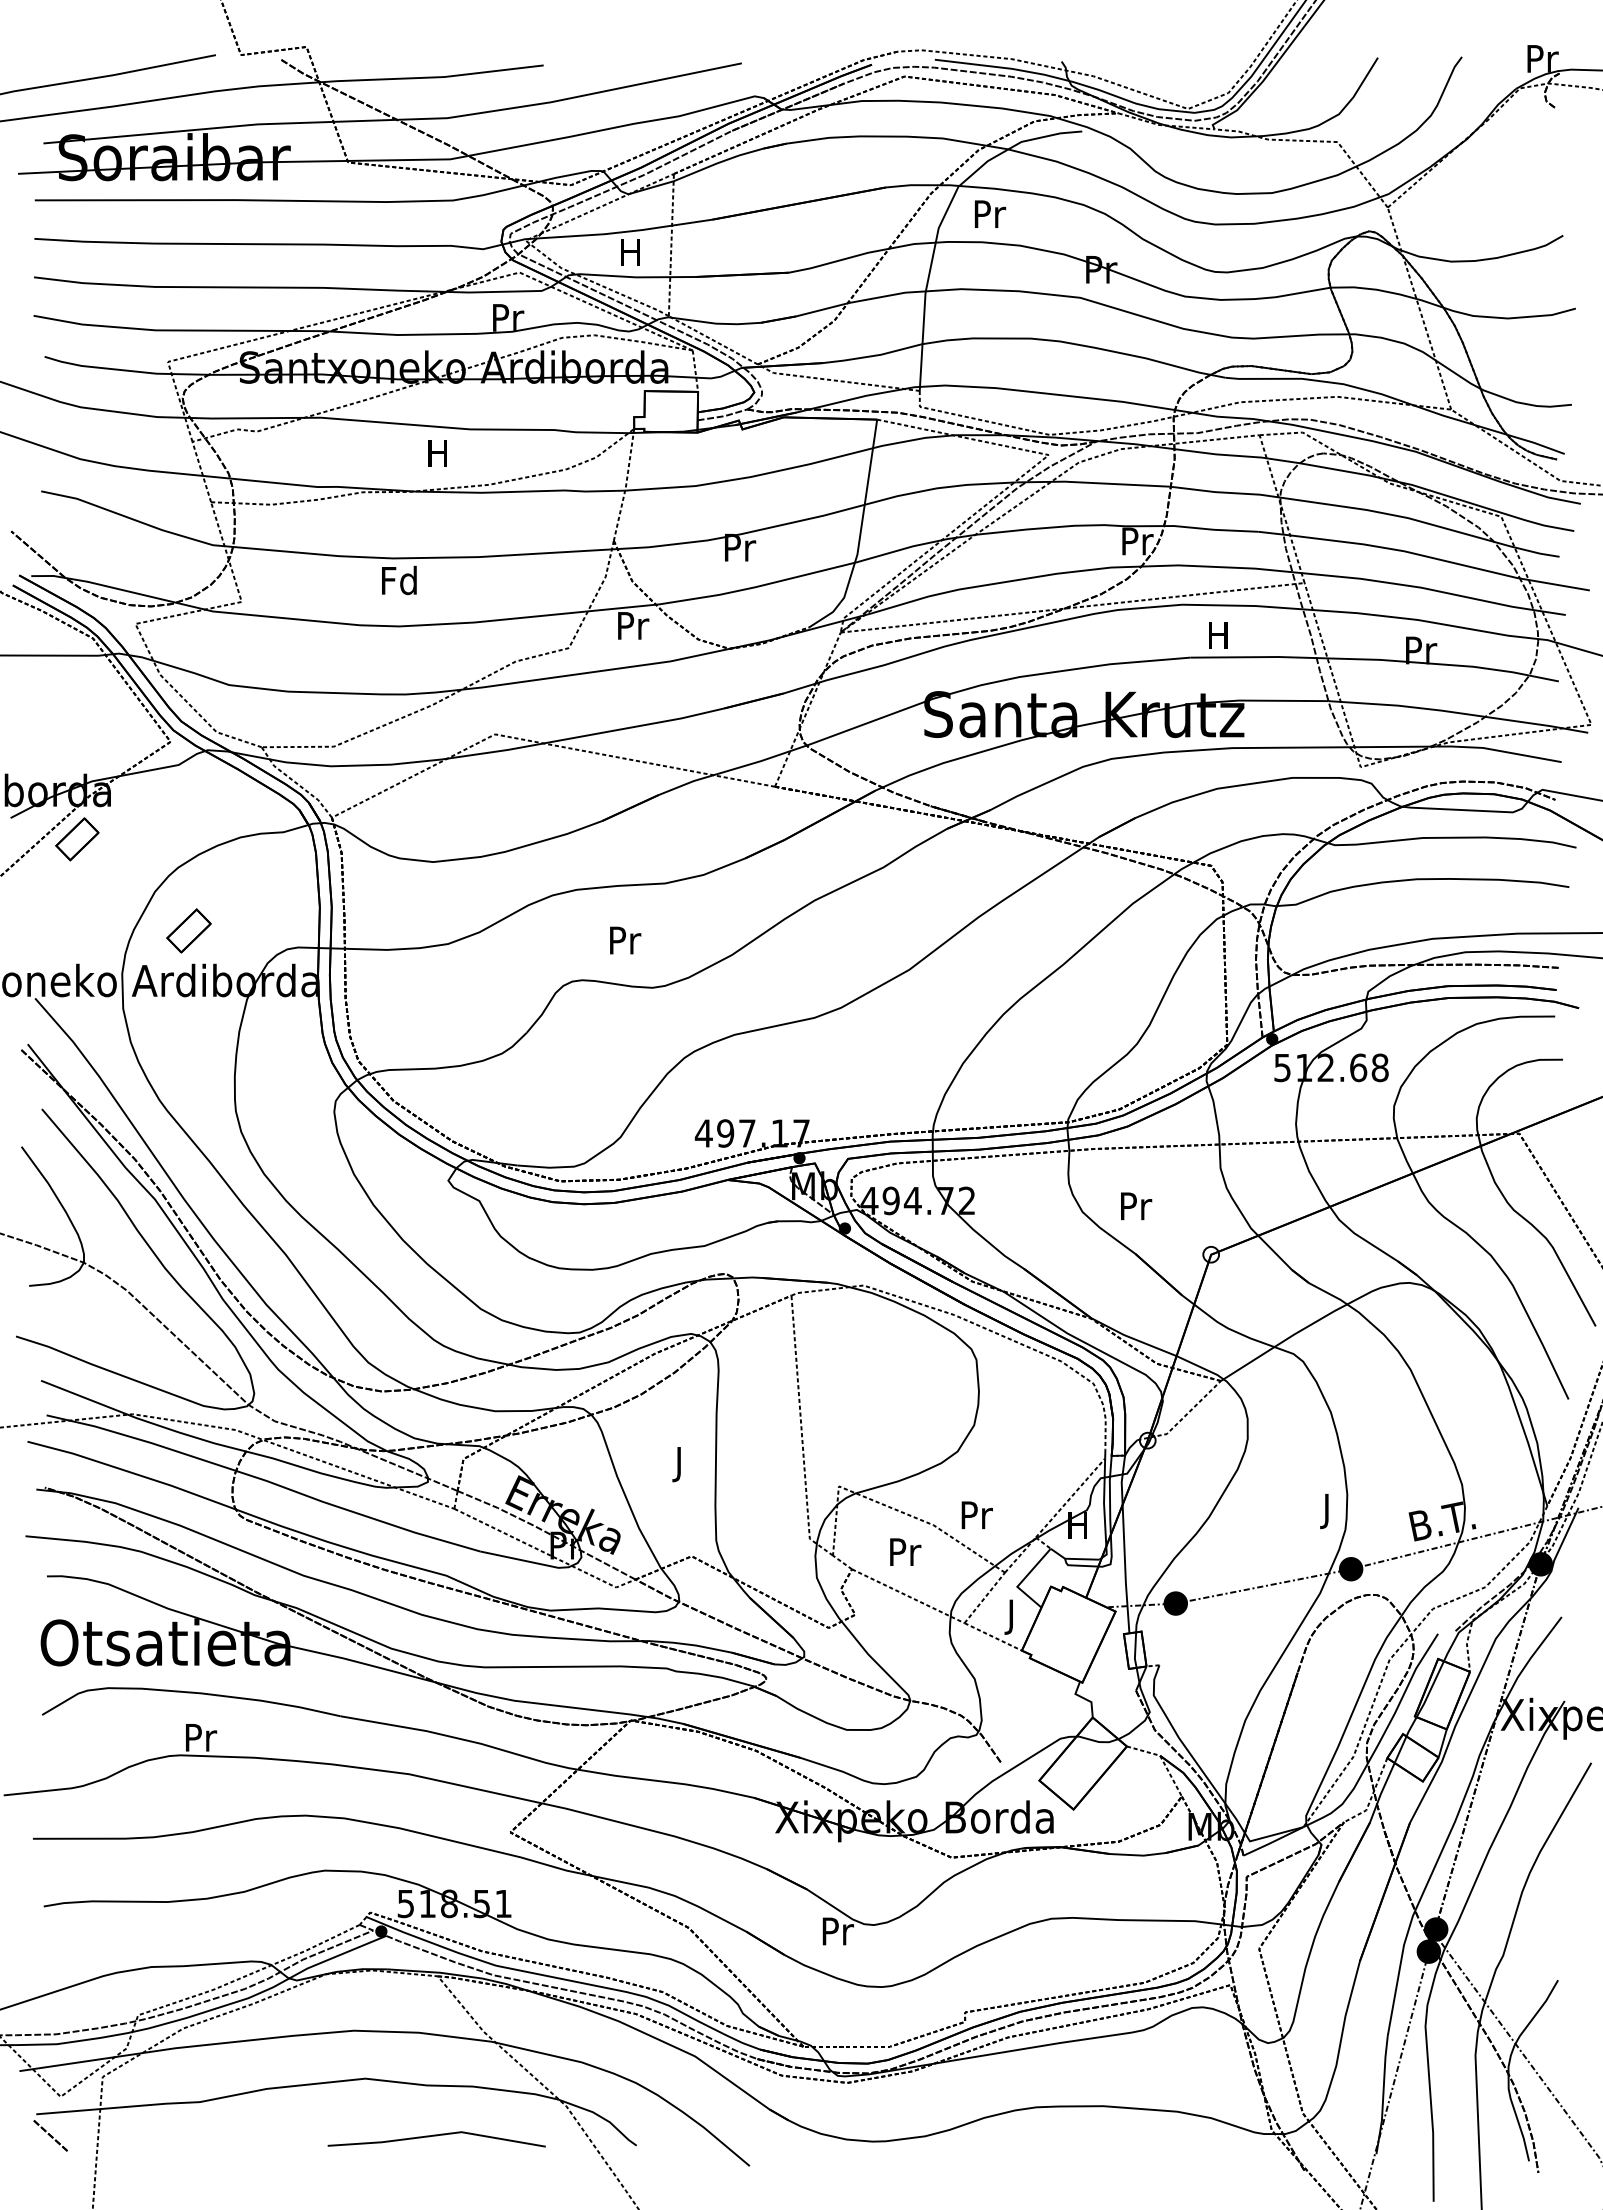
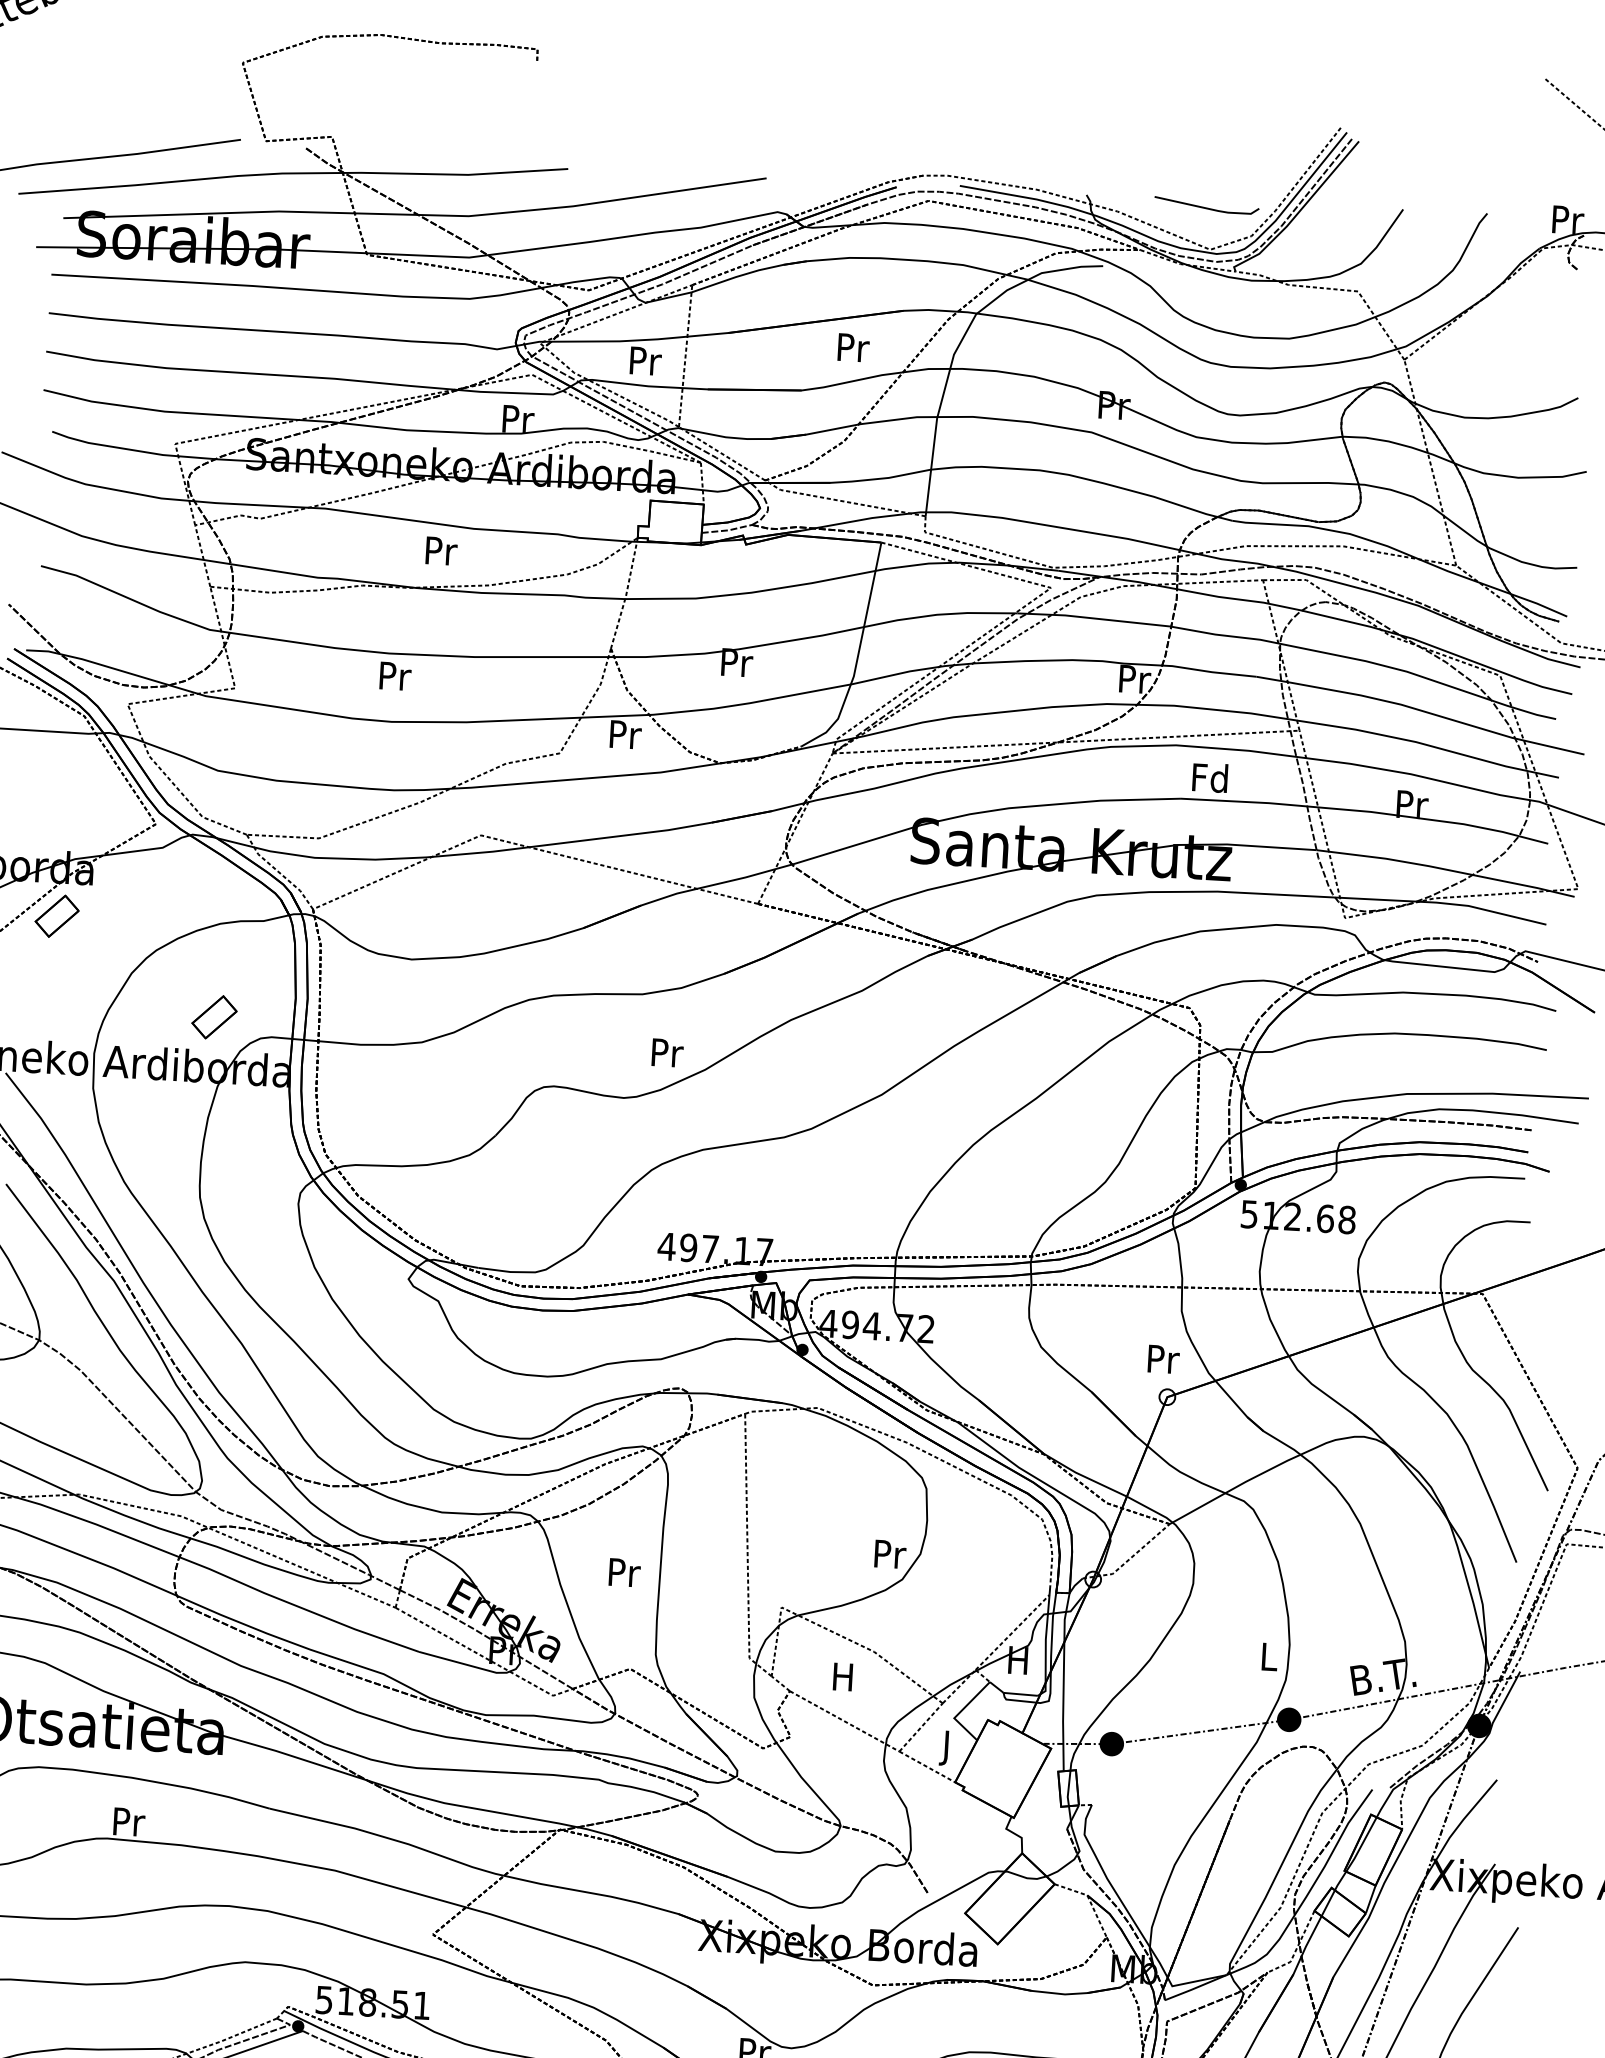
line: (1180, 66) -> (1205, 206), added
text: (990, 213) -> (853, 347), moved
text: (631, 252) -> (645, 361), H -> Pr
text: (439, 453) -> (441, 551), H -> Pr
text: (399, 580) -> (394, 675), Fd -> Pr
text: (1217, 634) -> (1209, 777), H -> Fd
part: (188, 930) -> (214, 1016), moved
text: (625, 940) -> (667, 1053), moved
text: (1136, 1206) -> (1163, 1359), moved
text: (680, 1464) -> (624, 1576), J -> Pr
text: (1327, 1511) -> (1268, 1660), J -> L
text: (976, 1514) -> (889, 1553), moved
text: (905, 1551) -> (844, 1676), Pr -> H

